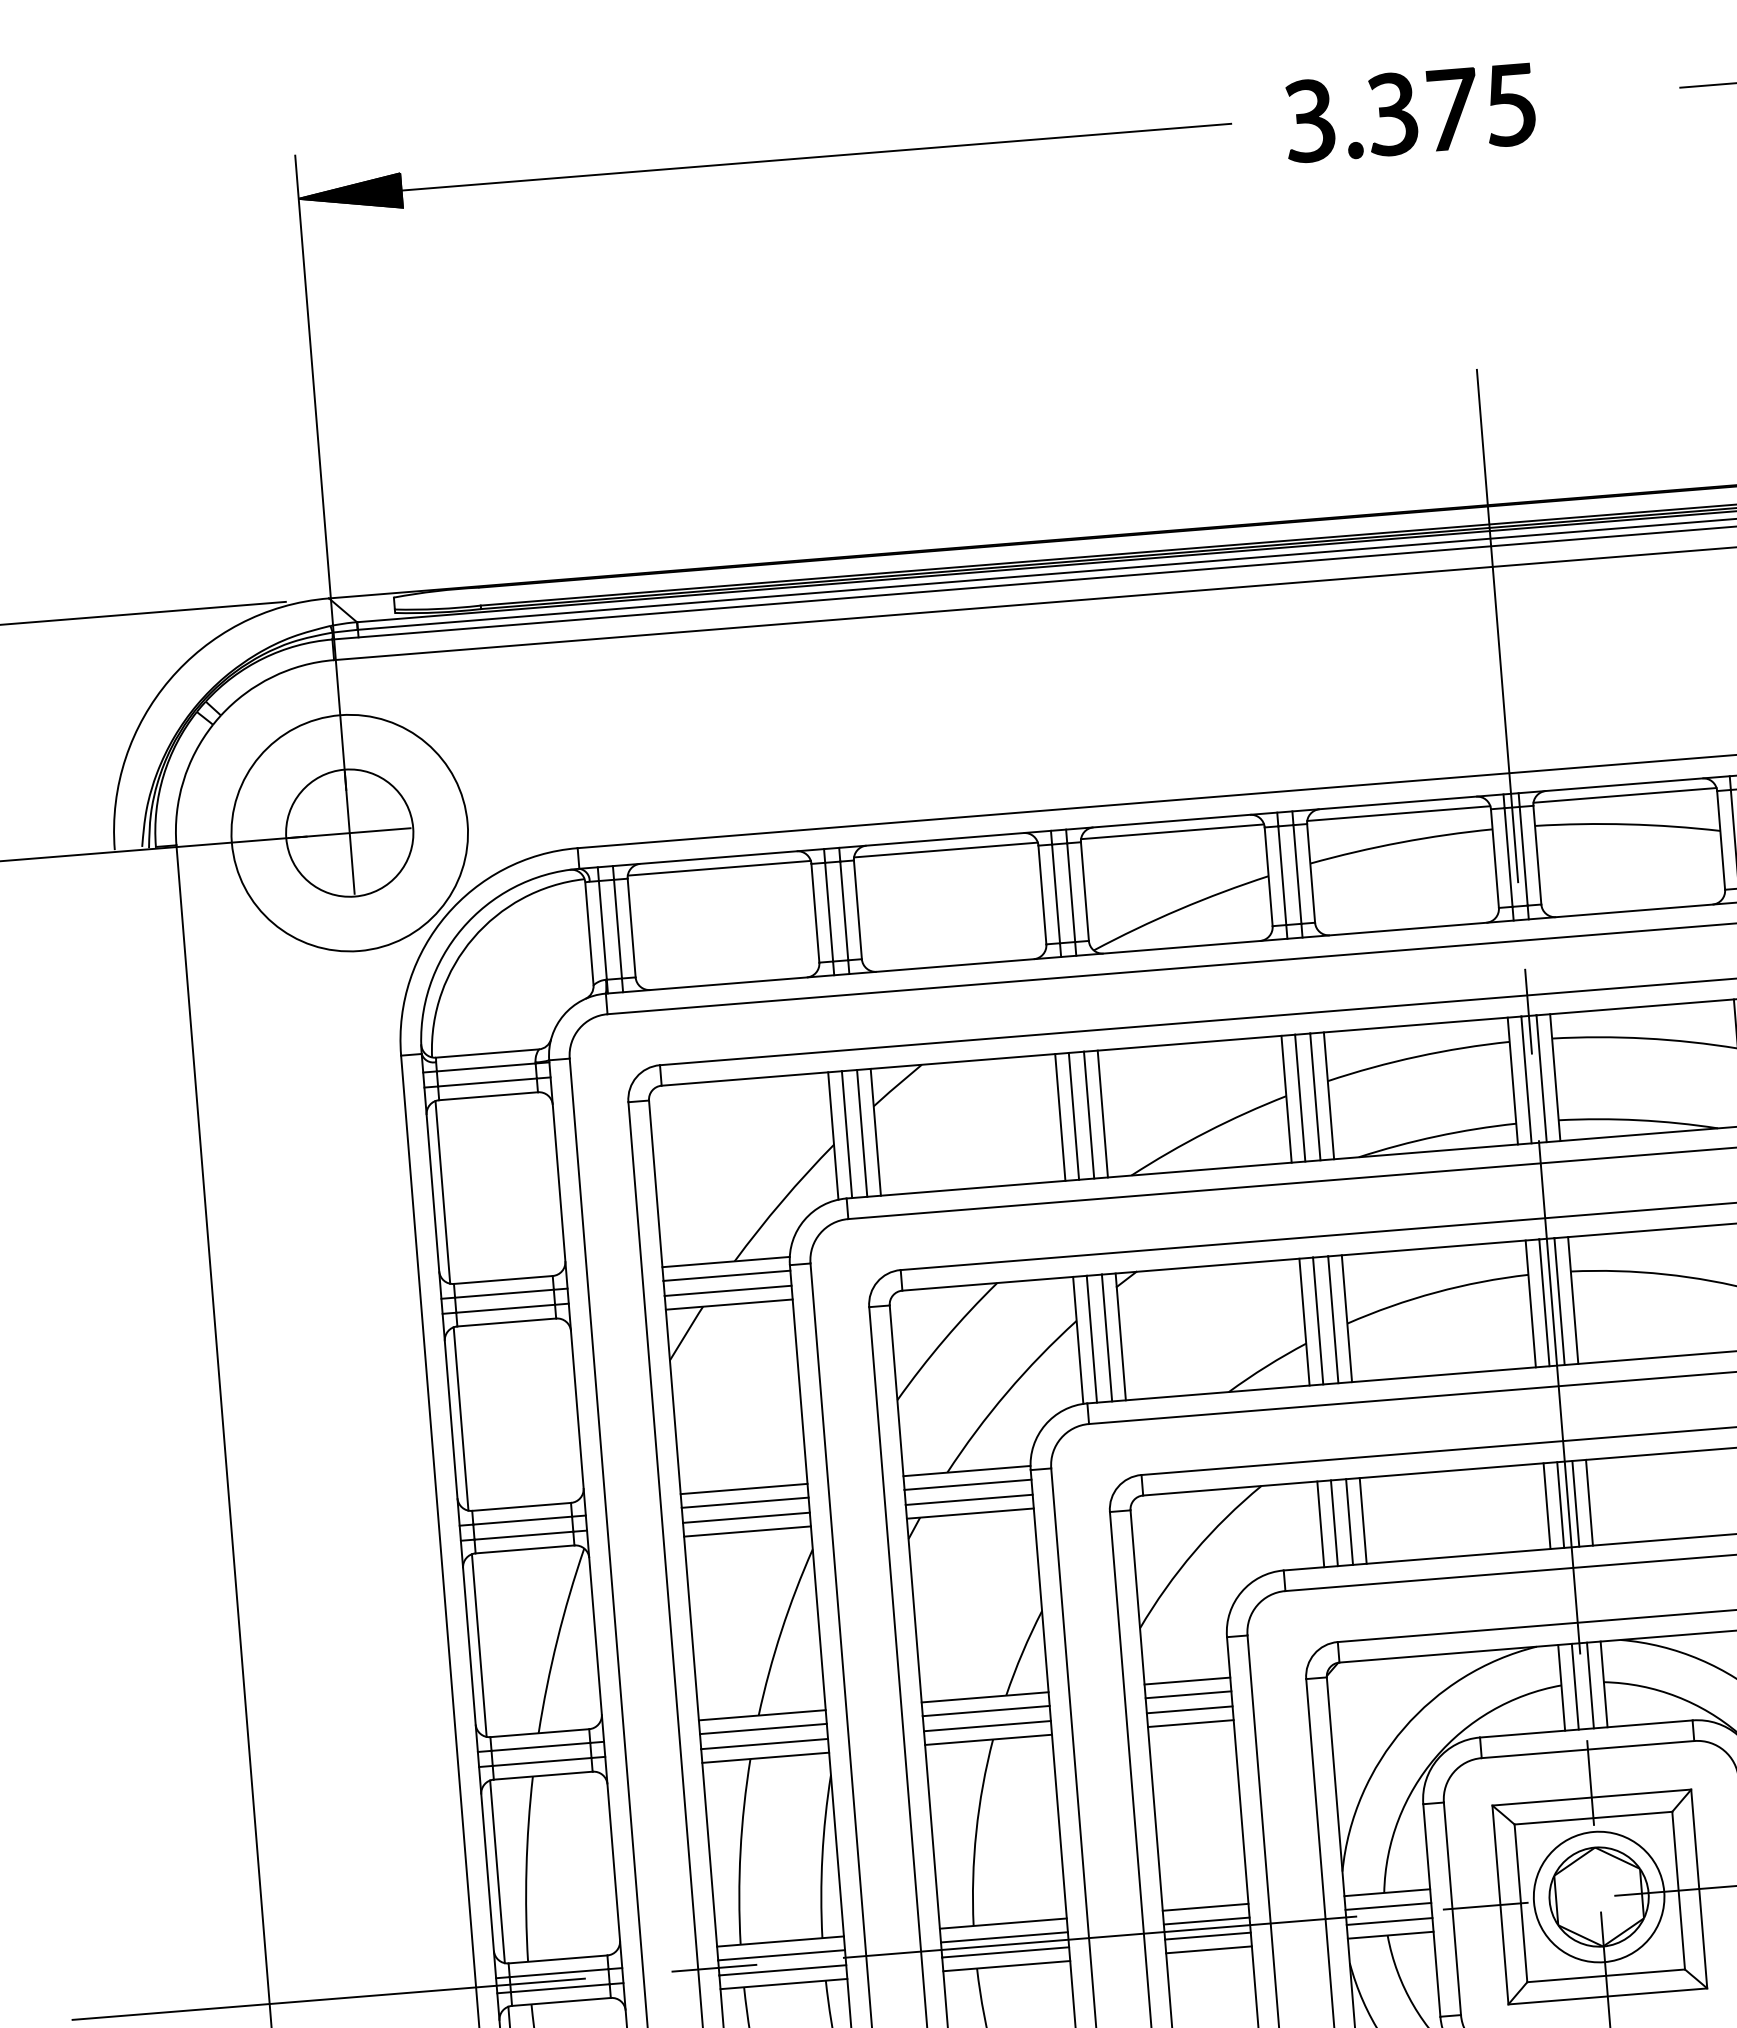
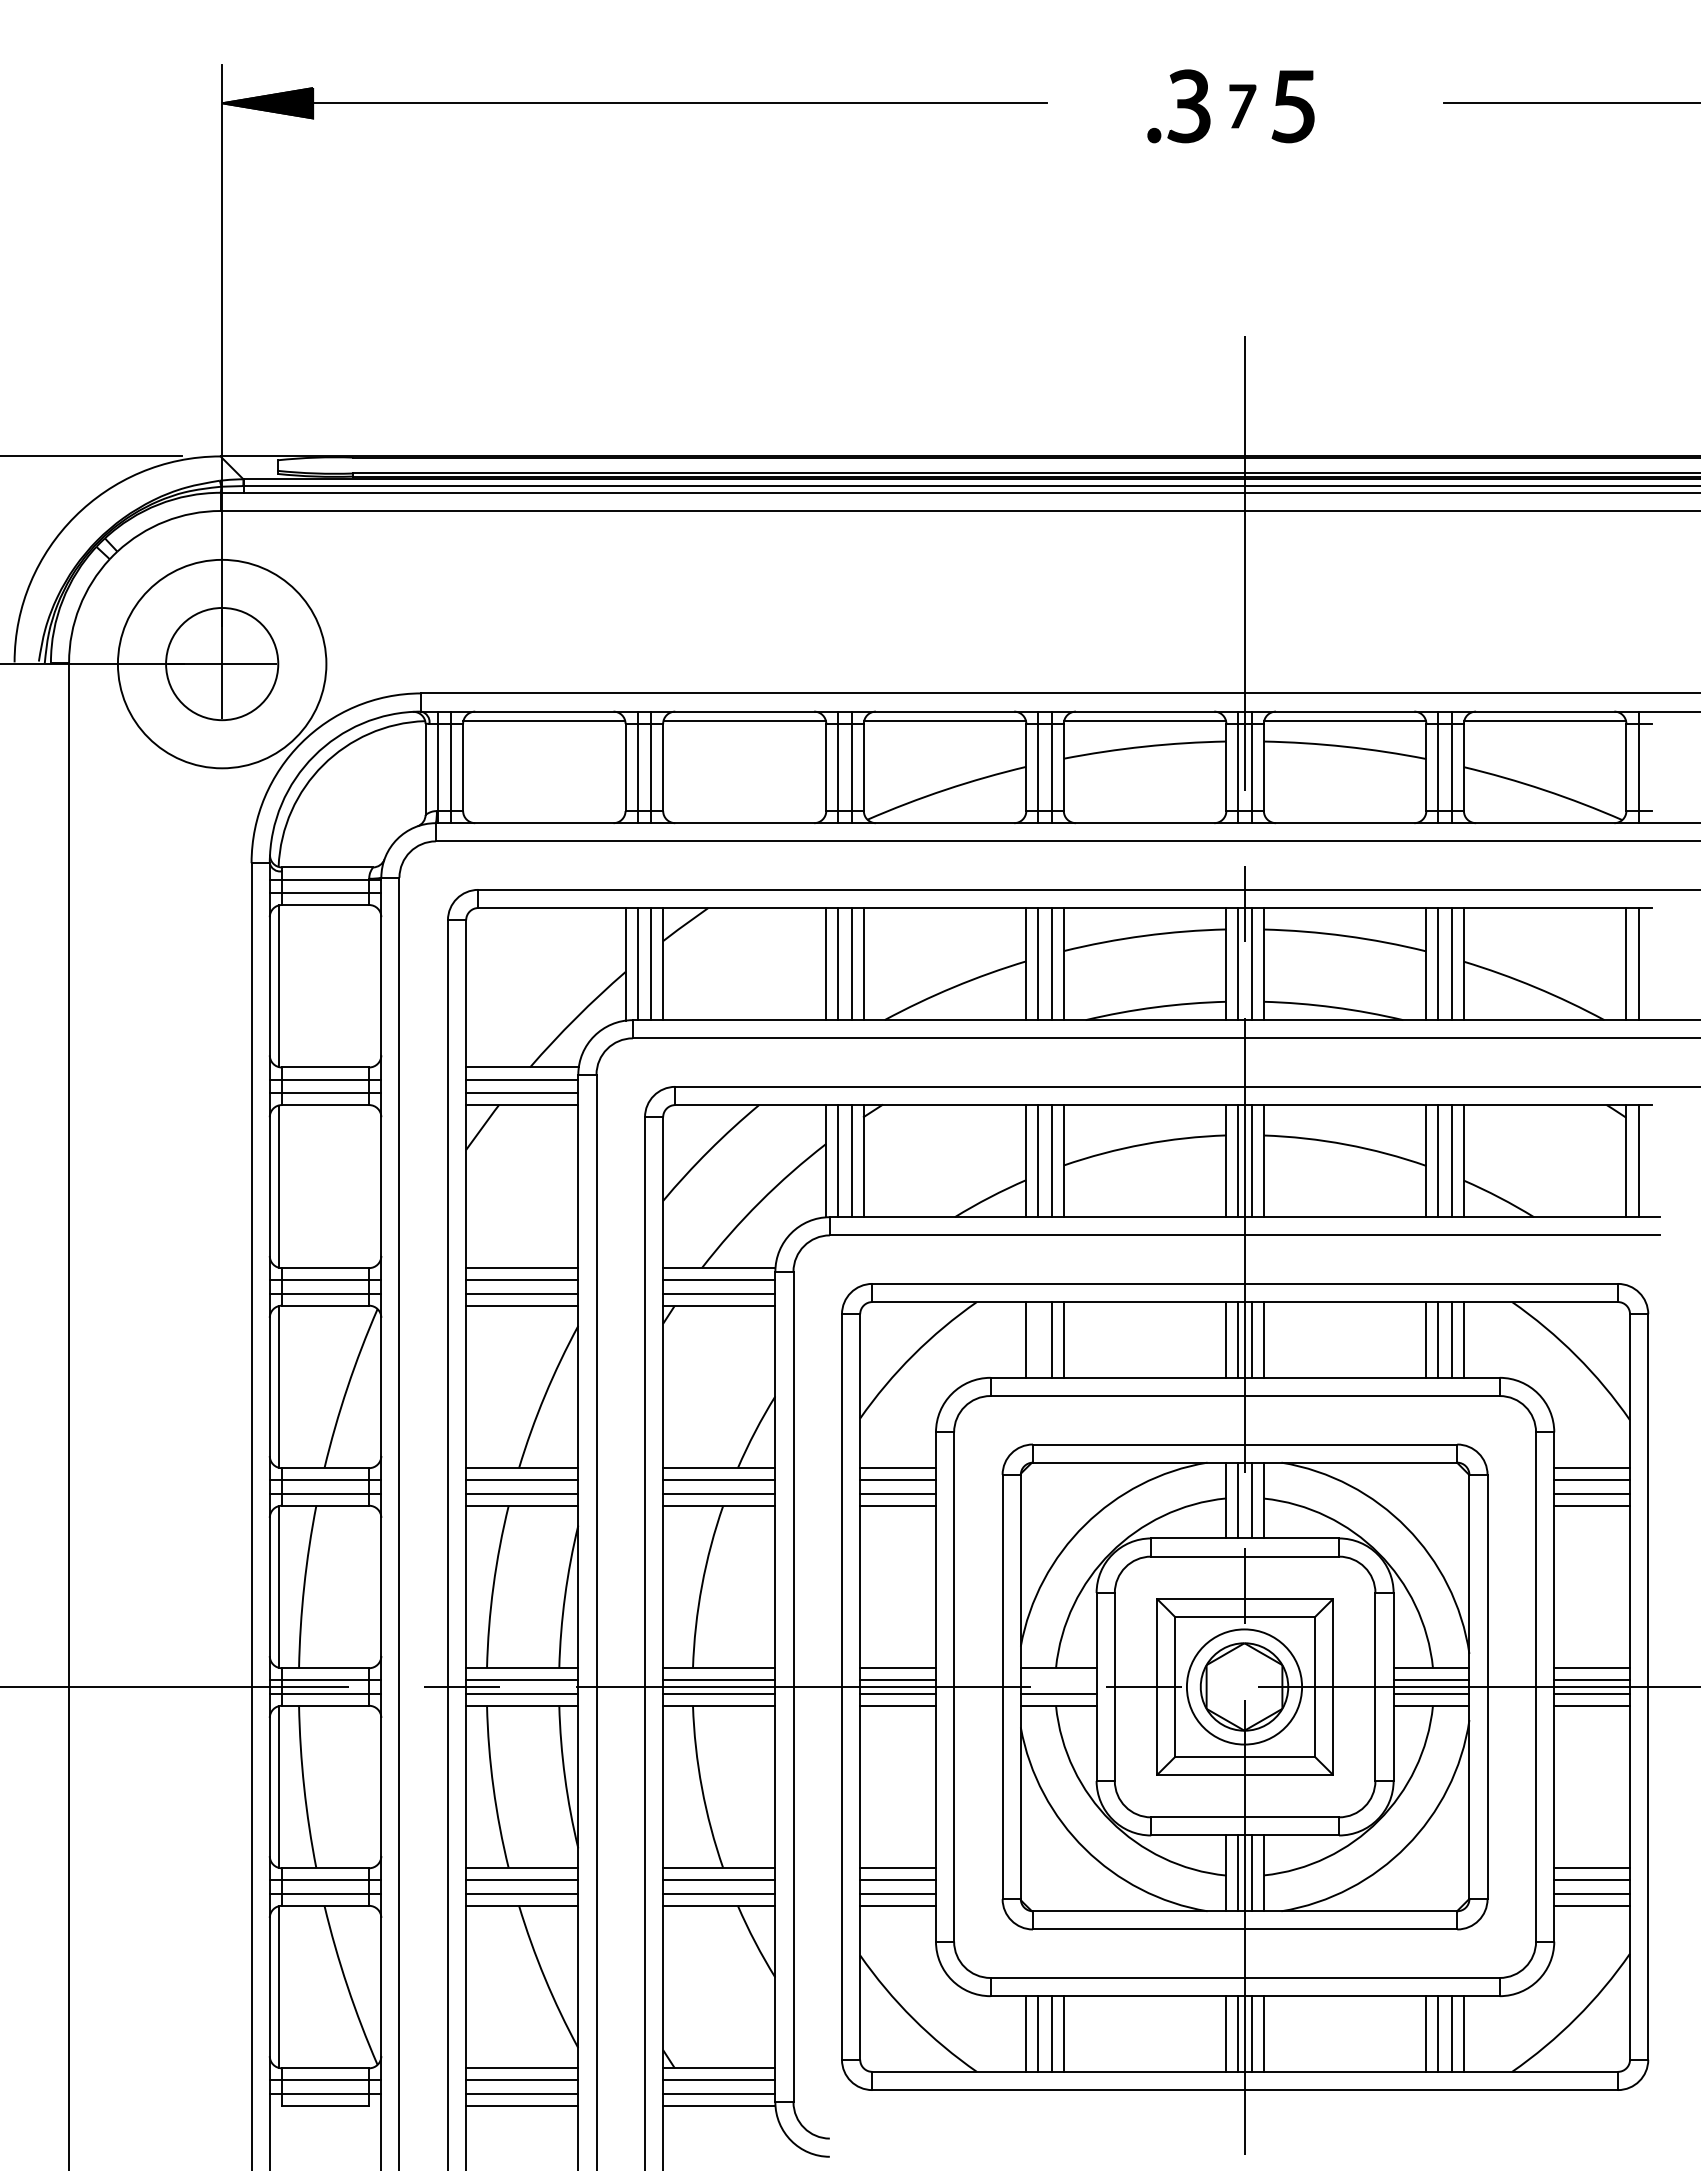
part: (1453, 109) -> (1242, 106), size x0.6
part: (1309, 121) -> (1115, 106), removed
line: (1334, 1522) -> (1038, 1339), removed
line: (1388, 1906) -> (1058, 1680), removed

